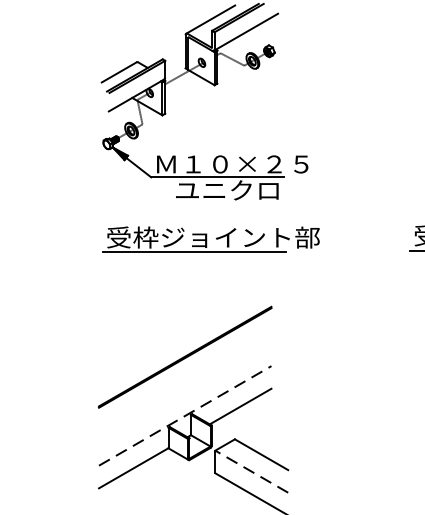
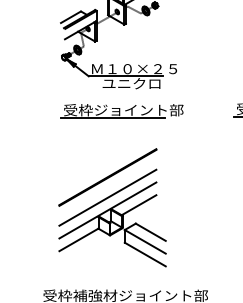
line: (184, 392) -> (107, 197), added
line: (184, 415) -> (107, 210), dashed -> solid
line: (252, 471) -> (145, 241), dashed -> solid

